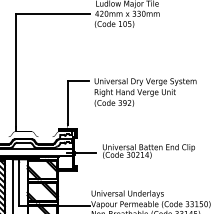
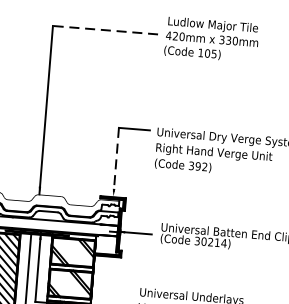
line: (52, 13) -> (104, 30), solid -> dashed
line: (67, 103) -> (116, 160), solid -> dashed

